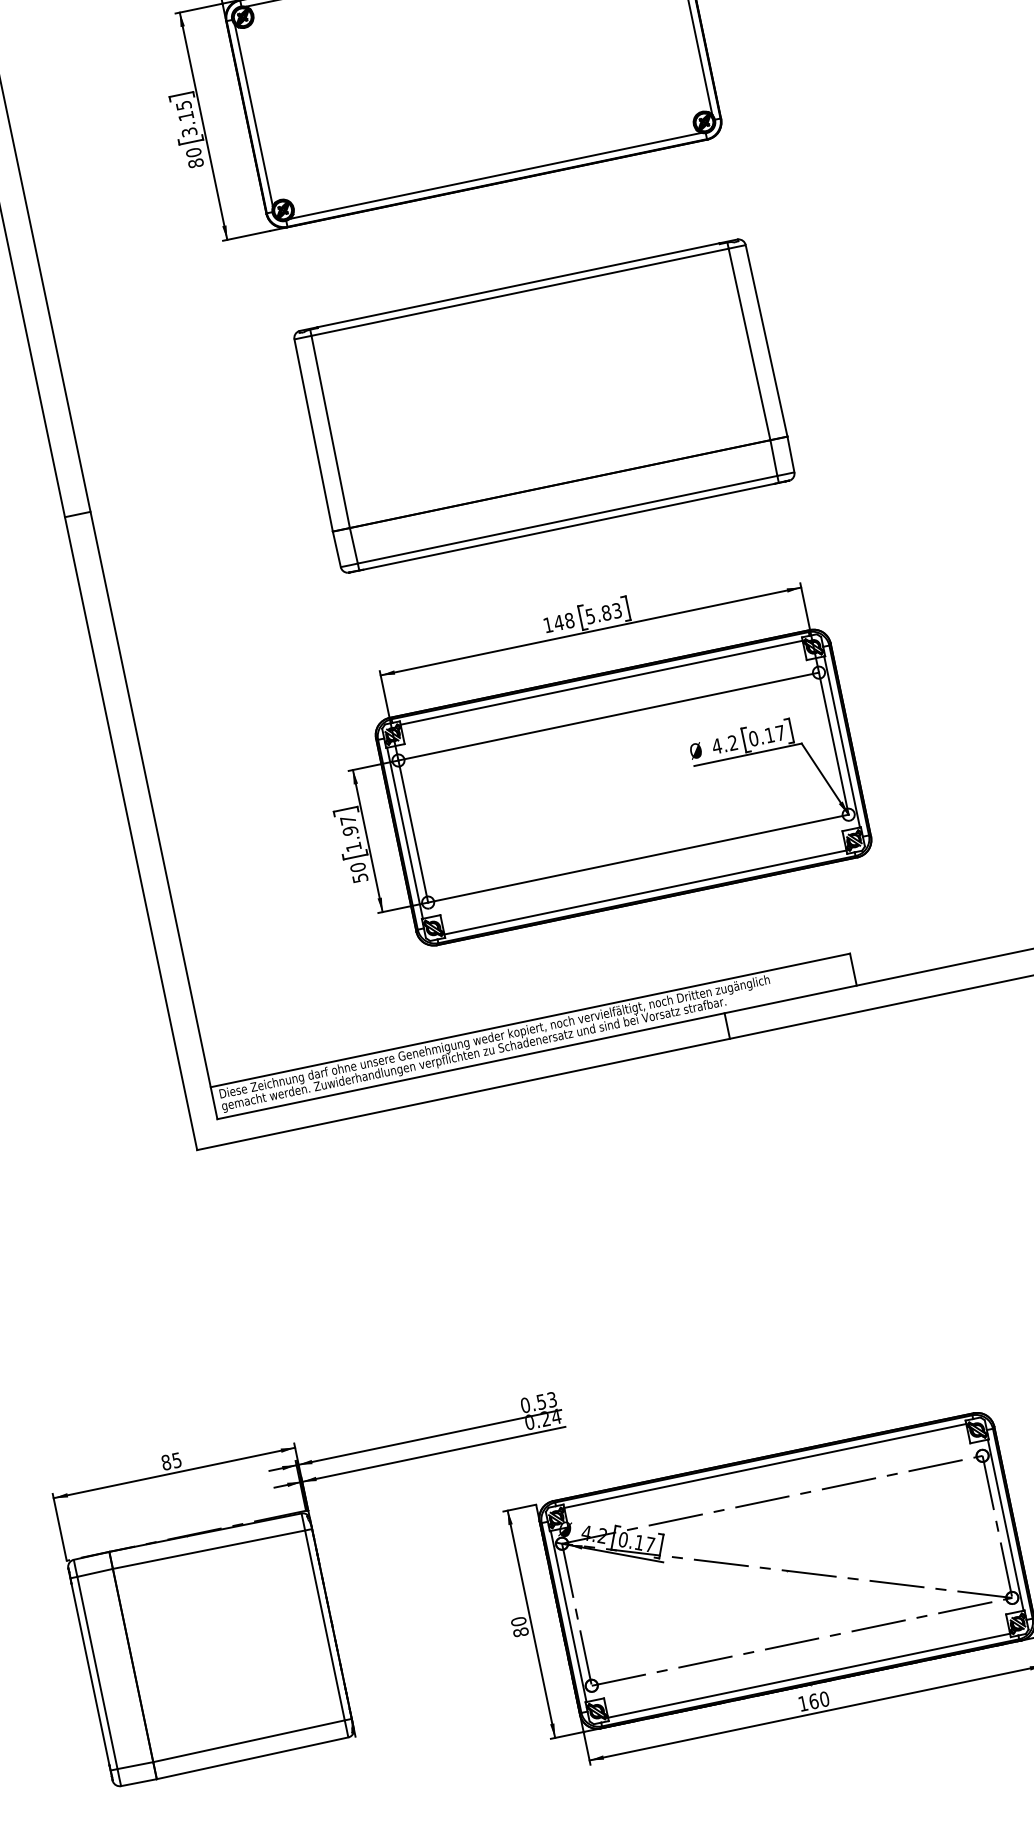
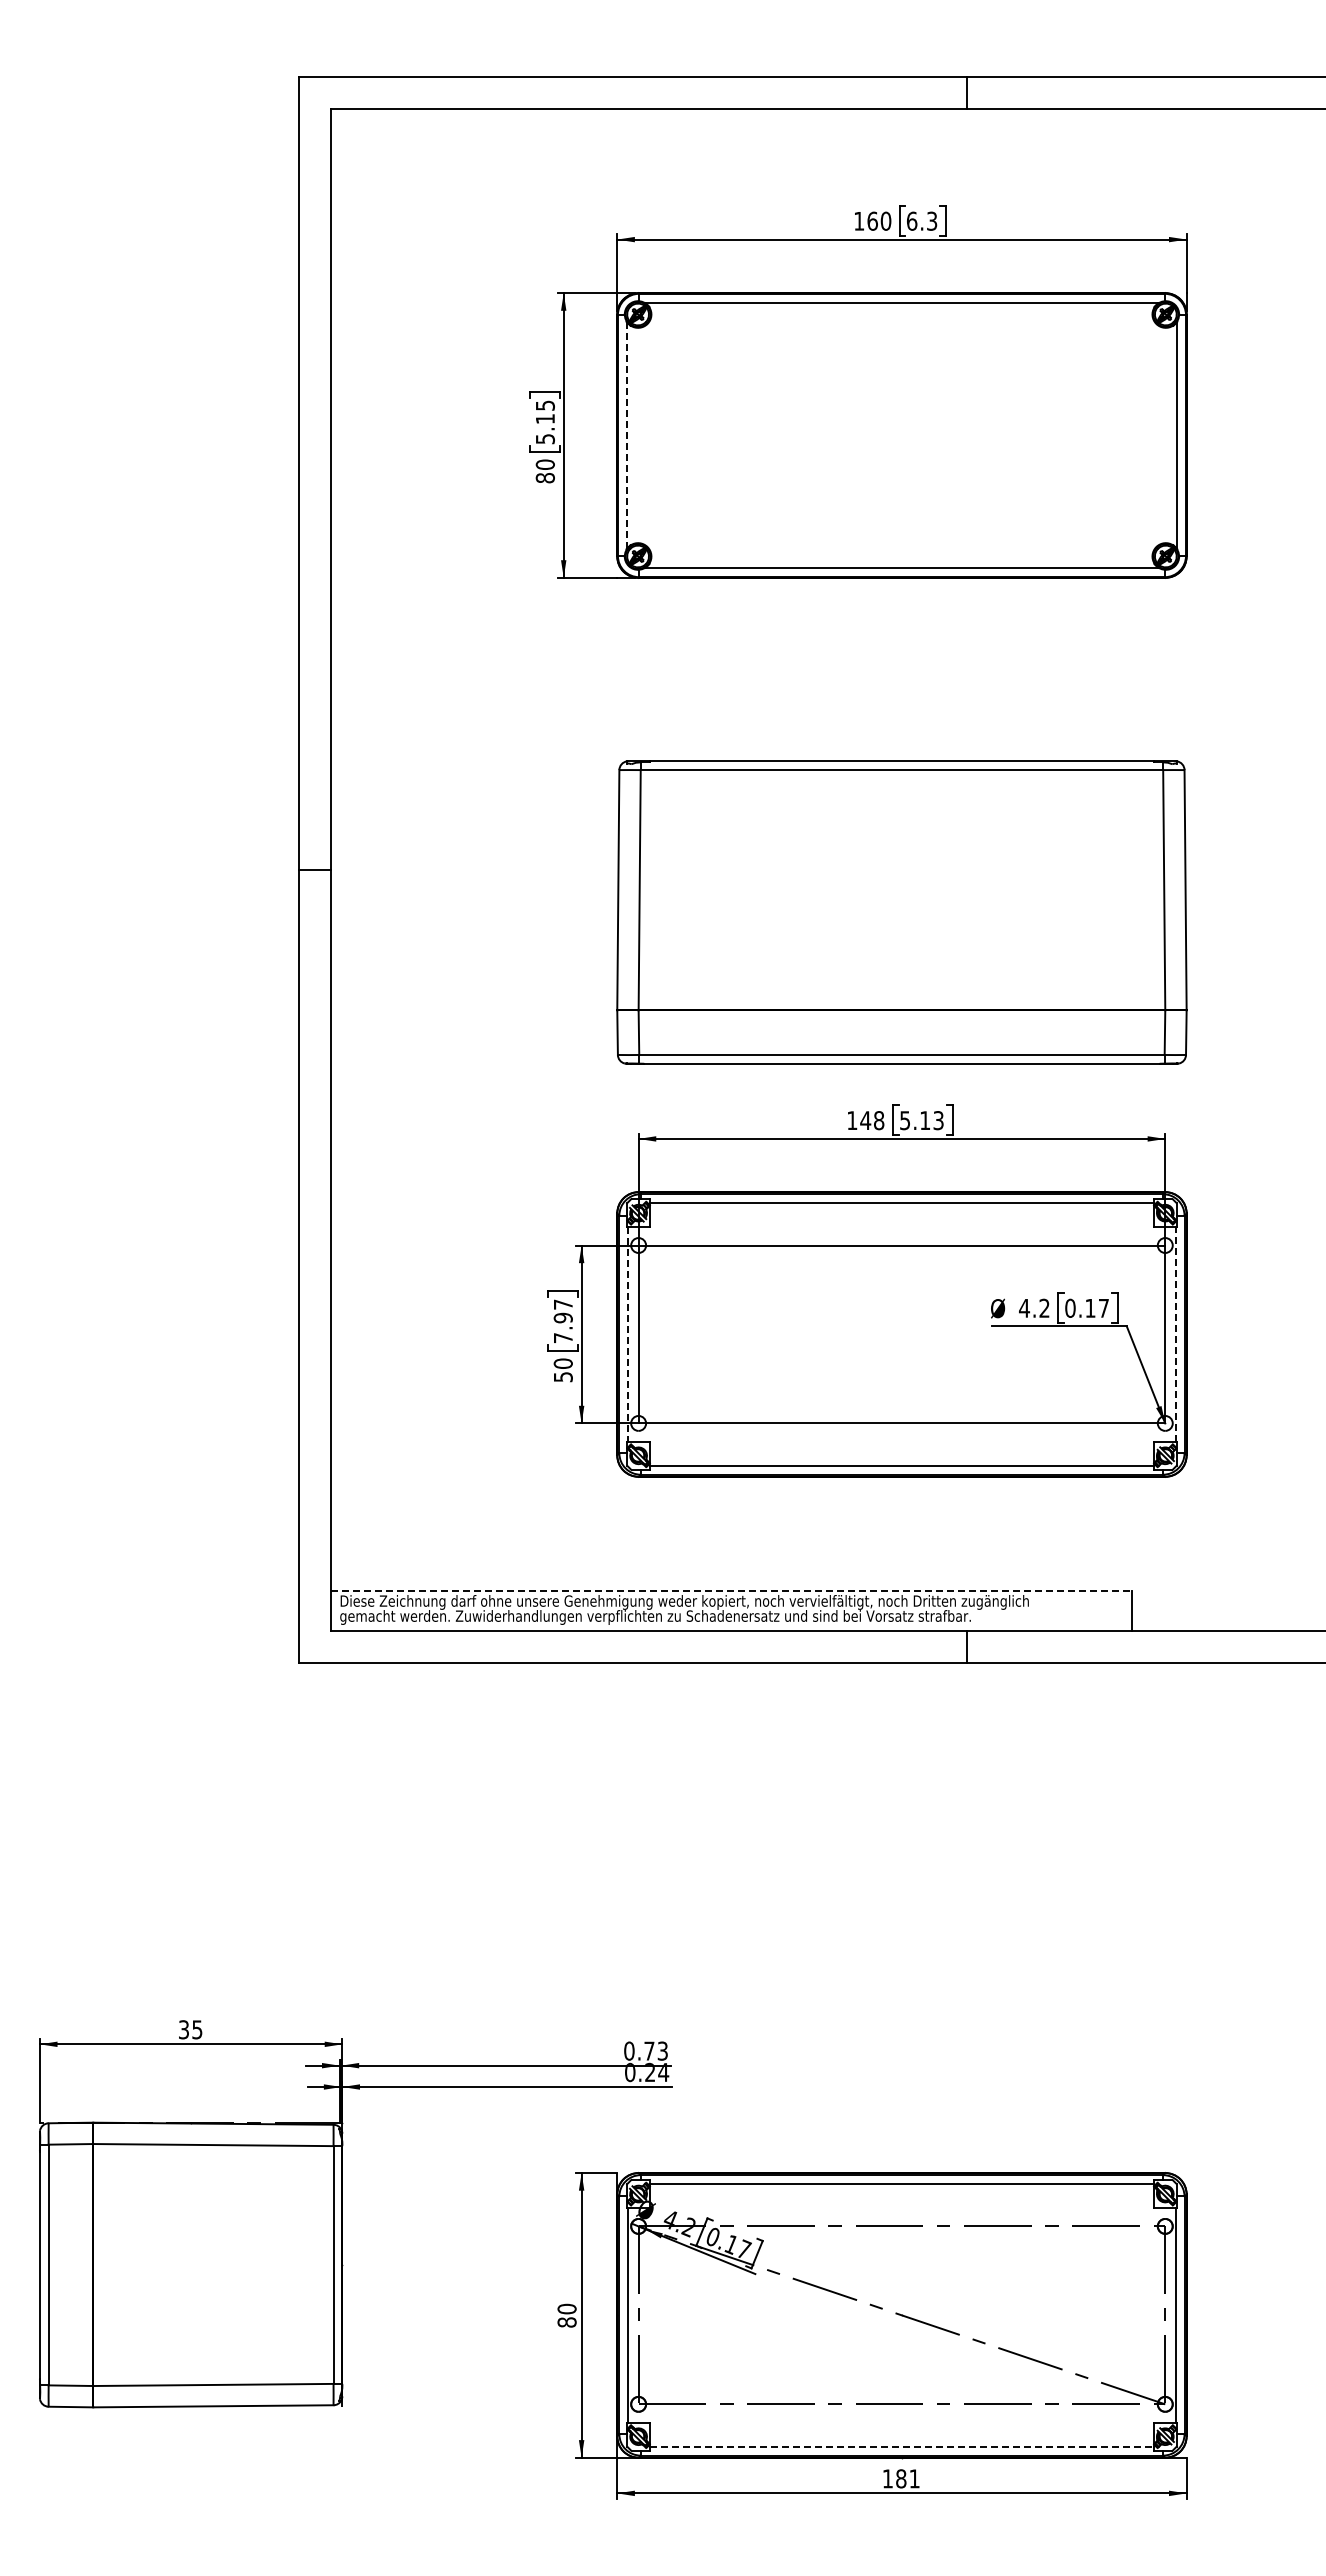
line: (253, 115) -> (626, 435), solid -> dashed
text: (188, 131) -> (544, 438), 3.15 -> 5.15
part: (543, 406) -> (901, 912), moved
text: (606, 612) -> (925, 1120), 5.83 -> 5.13
line: (841, 741) -> (1175, 1333), solid -> dashed
line: (405, 833) -> (628, 1334), solid -> dashed
text: (353, 846) -> (563, 1337), 1.97 -> 7.97
line: (530, 1020) -> (732, 1590), solid -> dashed
text: (541, 1401) -> (649, 2050), 0.53 -> 0.73
text: (165, 1462) -> (183, 2029), 85 -> 35
line: (808, 1675) -> (901, 2446), solid -> dashed
text: (818, 1700) -> (907, 2478), 160 -> 181

